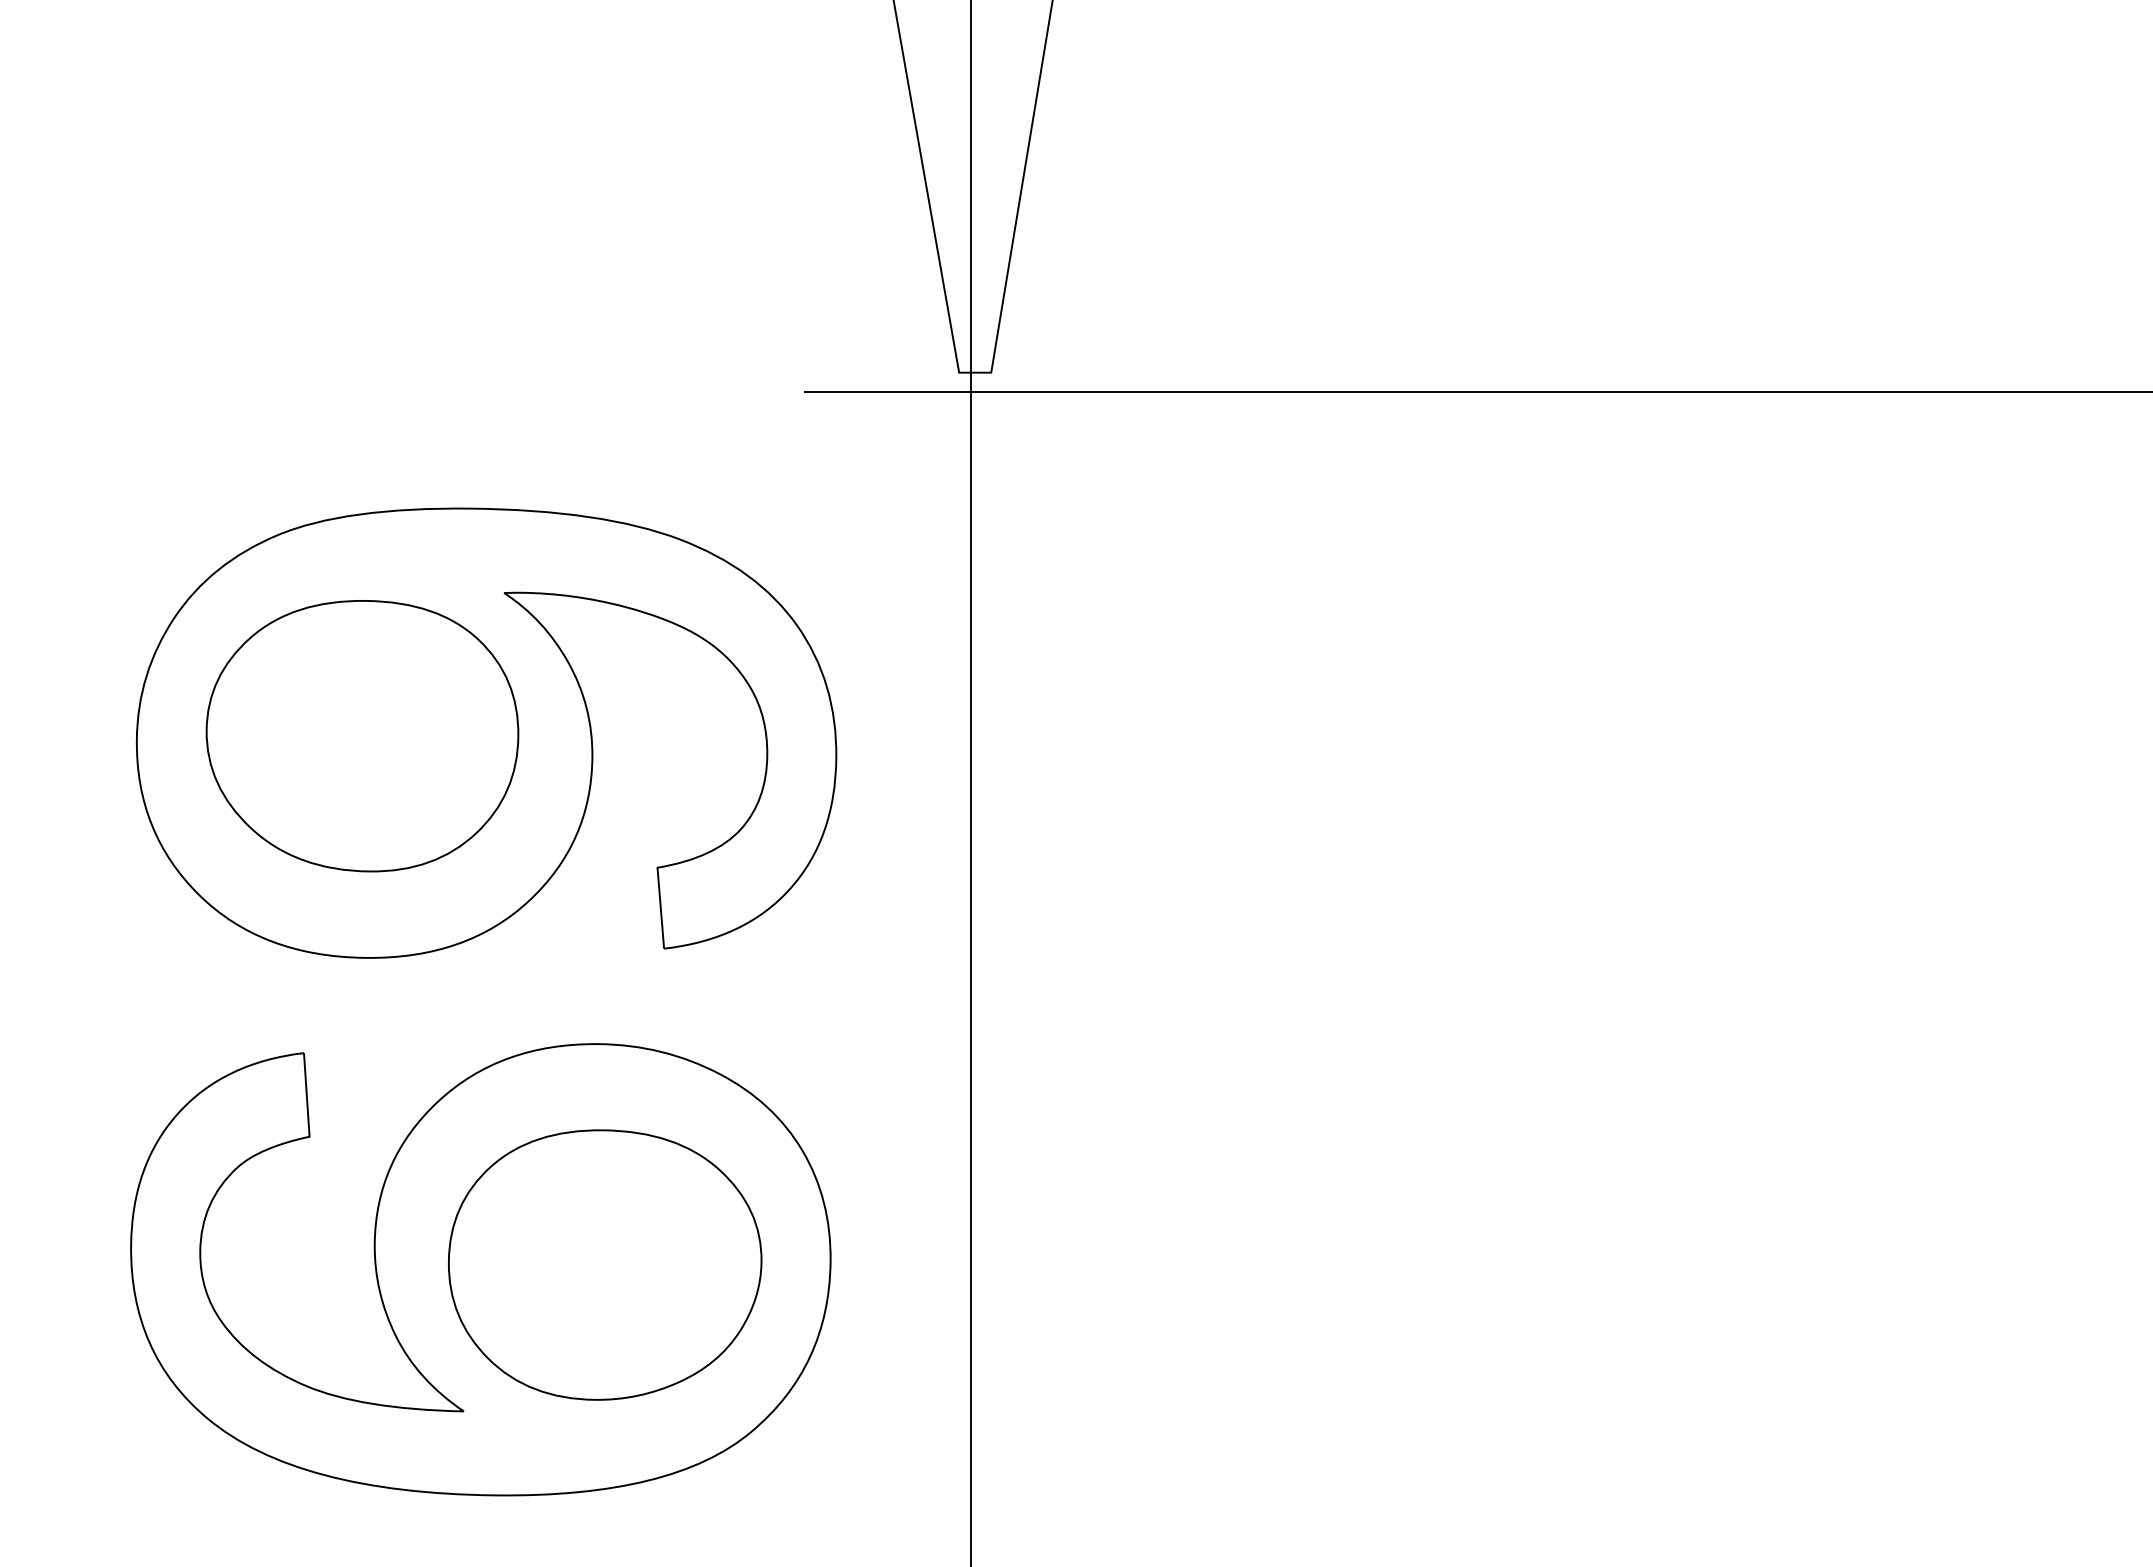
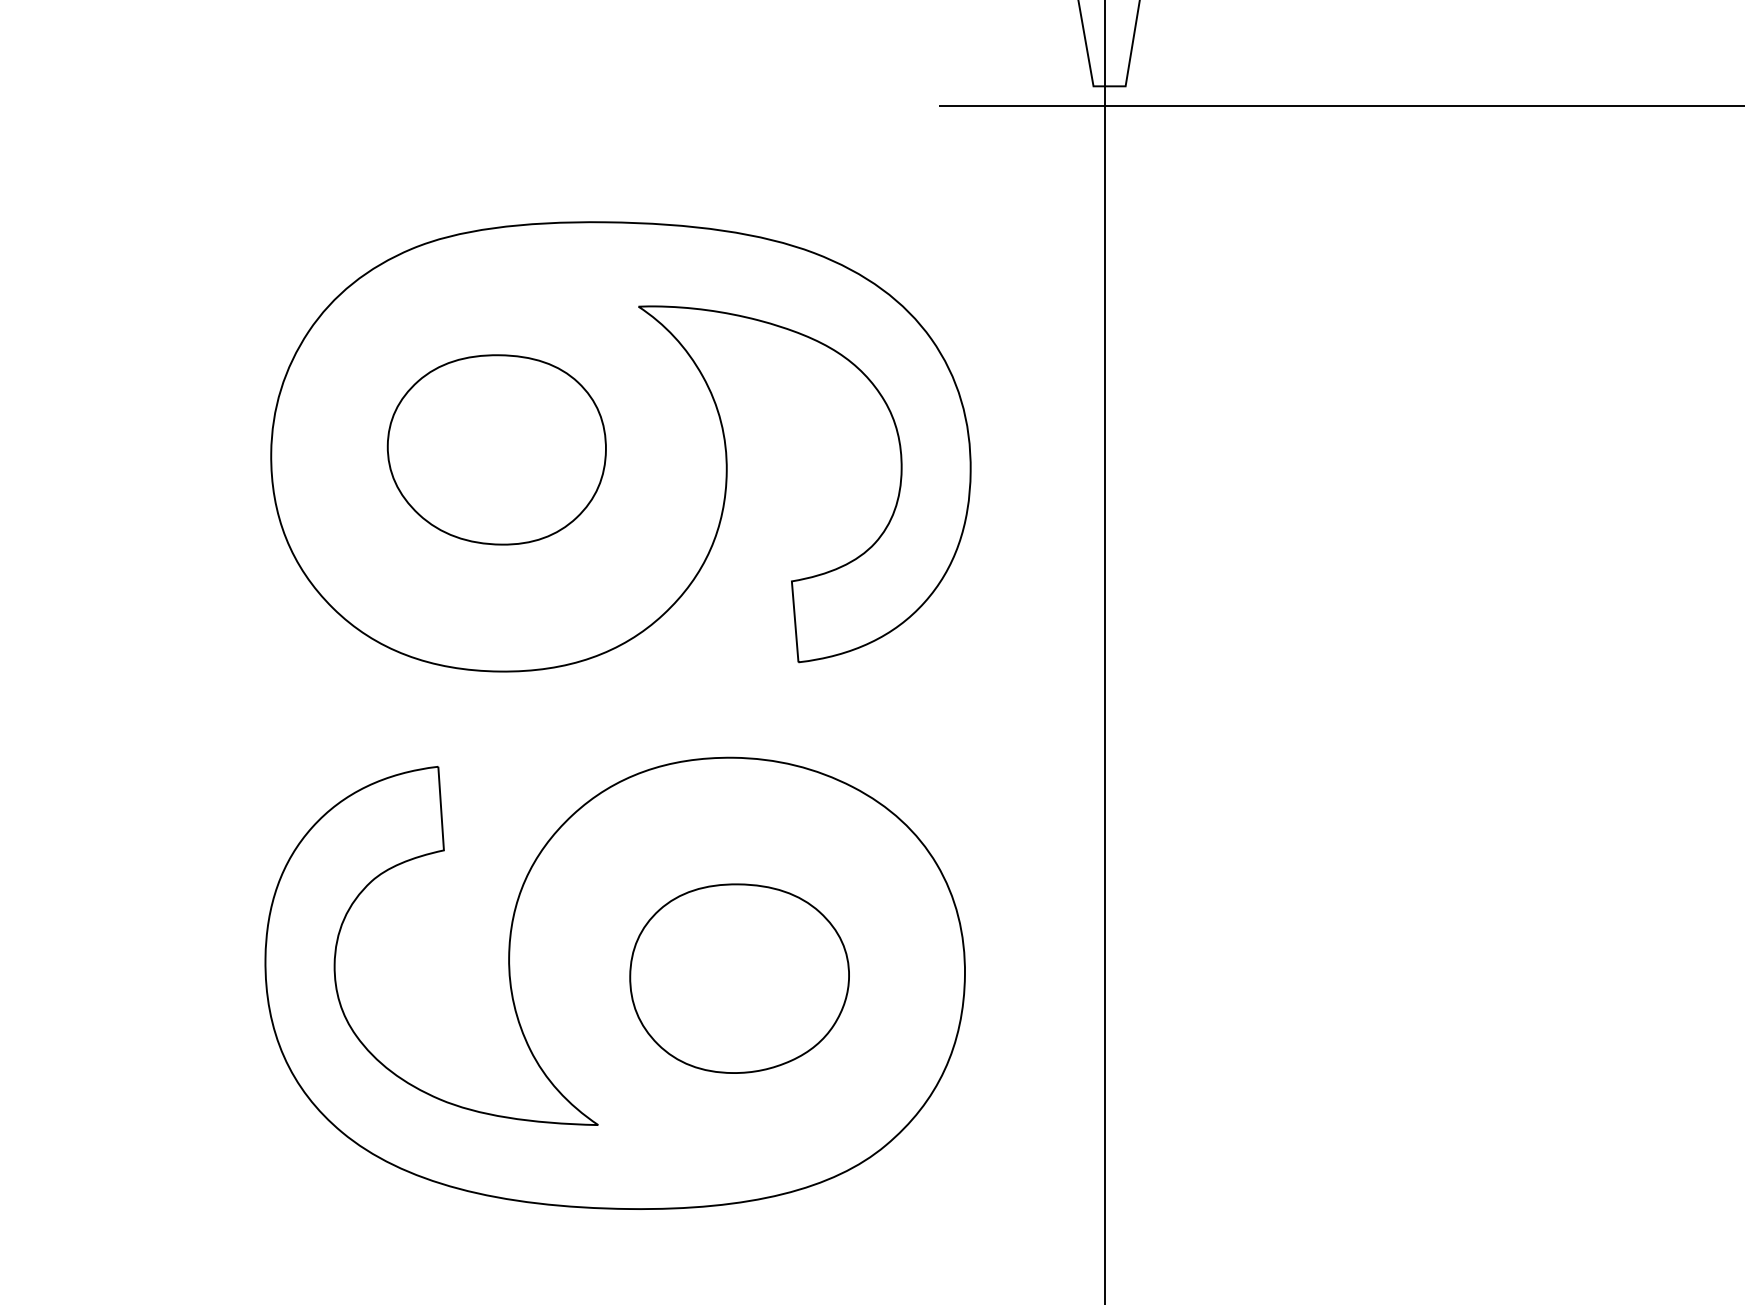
part: (362, 736) -> (496, 450), size x0.7
part: (605, 1264) -> (739, 978), size x0.7

